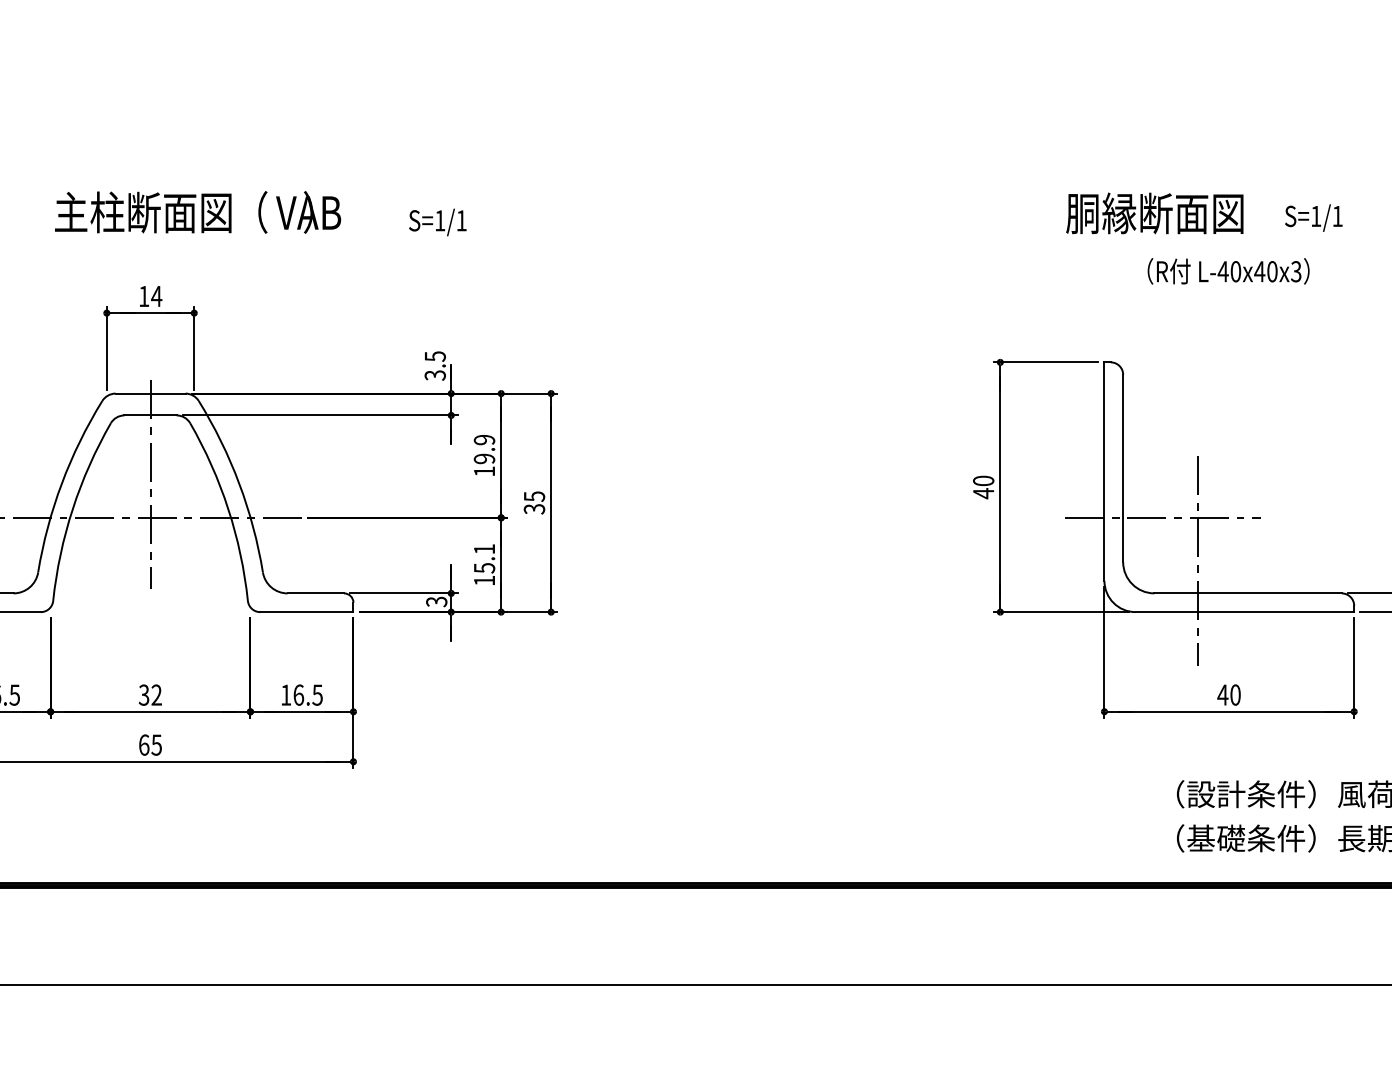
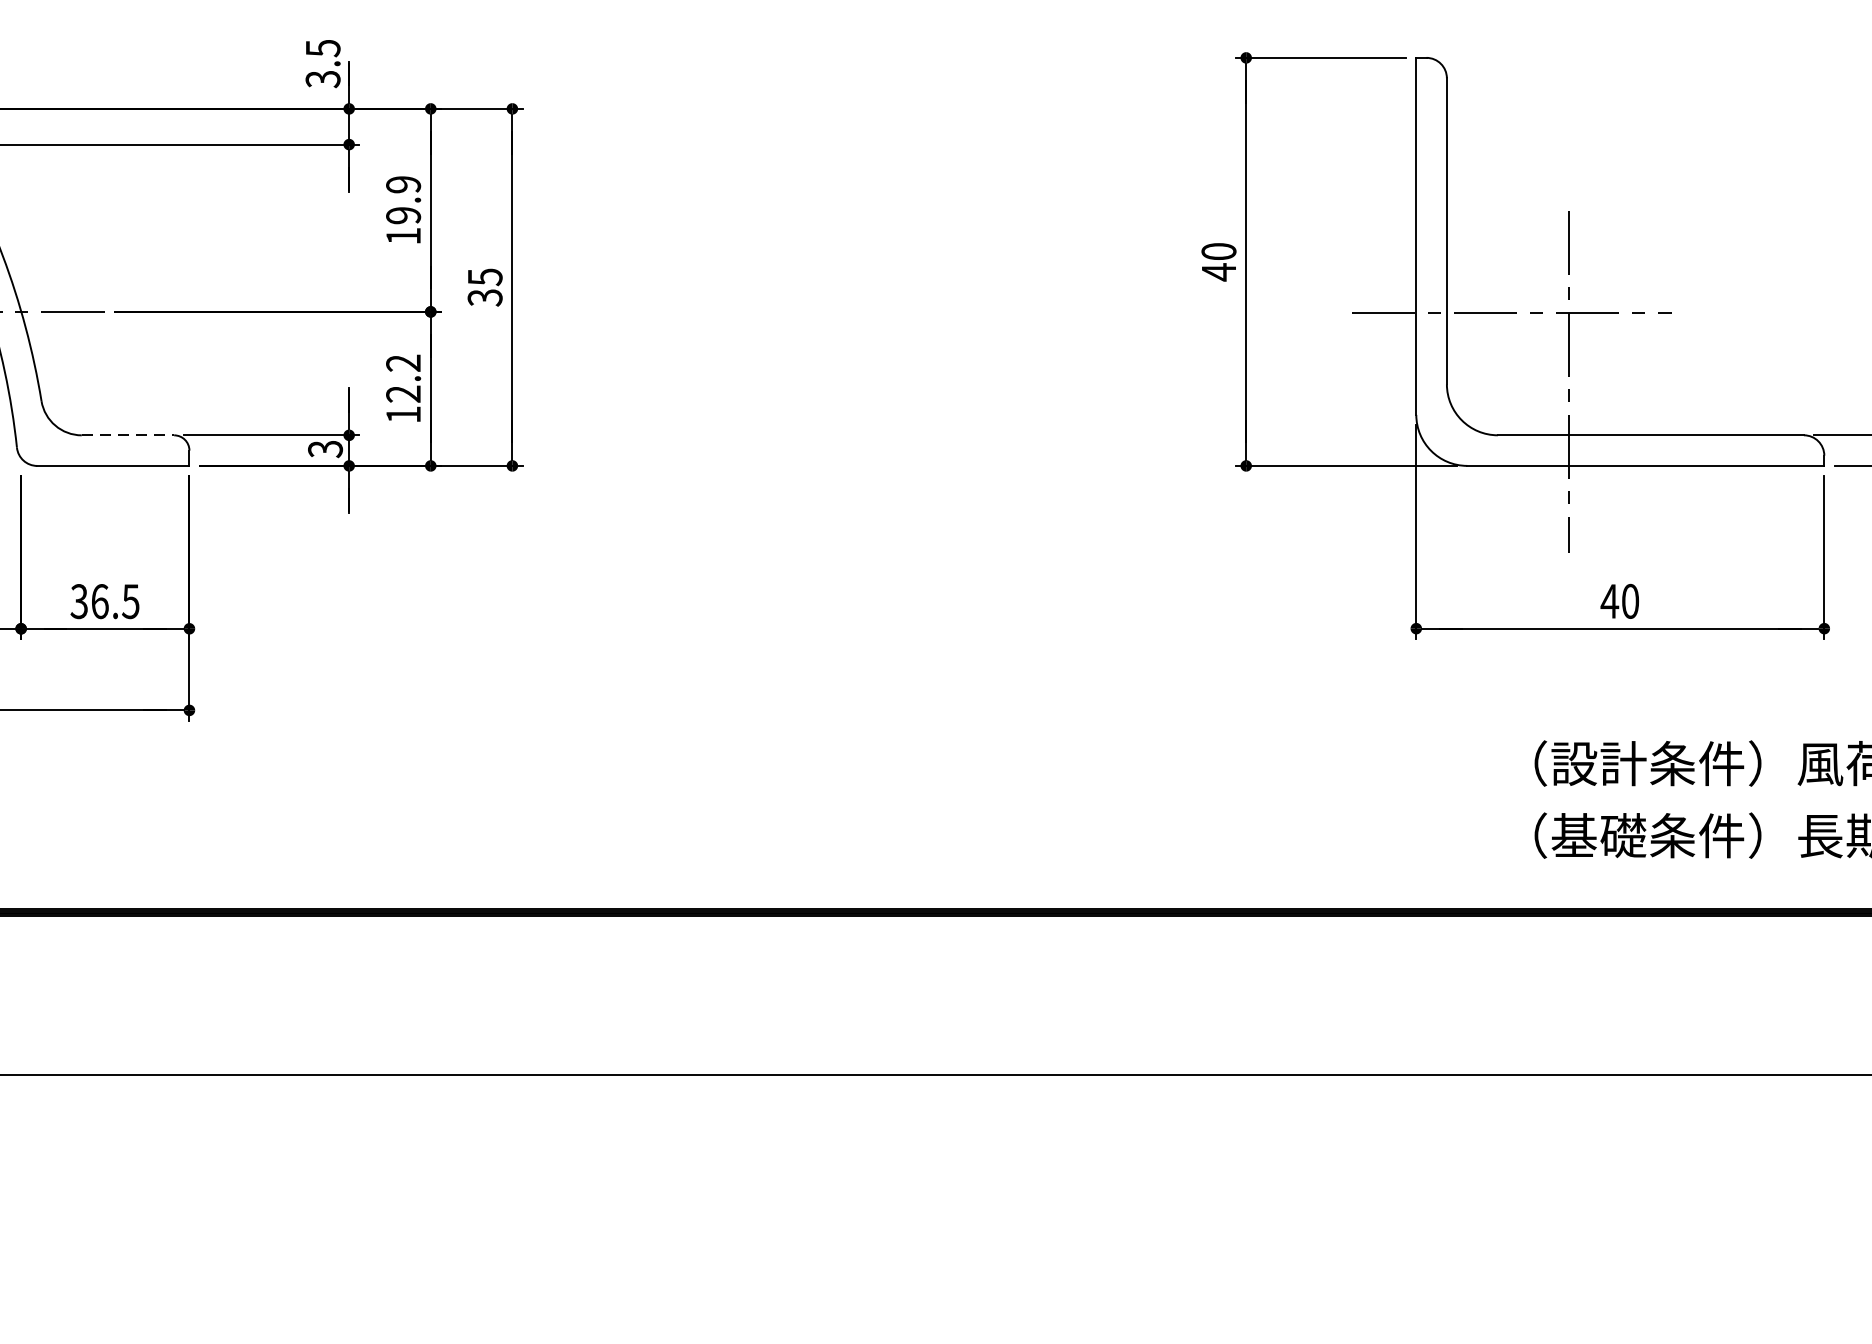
text: (484, 558) -> (403, 378), 15.1 -> 12.2
line: (316, 593) -> (129, 435), solid -> dashed
text: (285, 694) -> (78, 600), 16.5 -> 36.5

